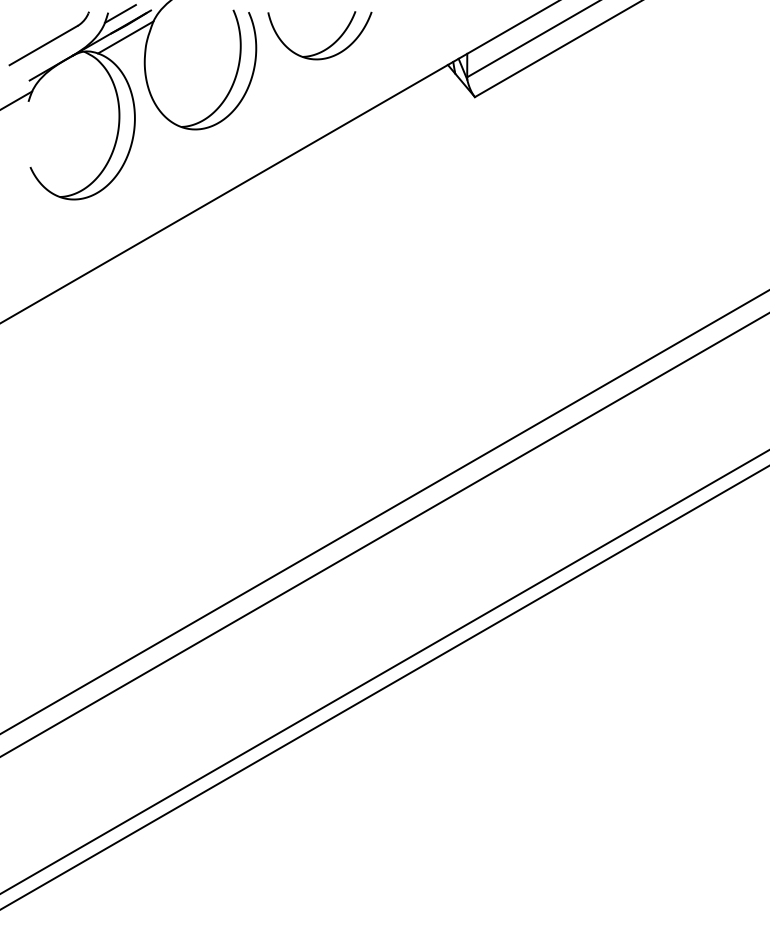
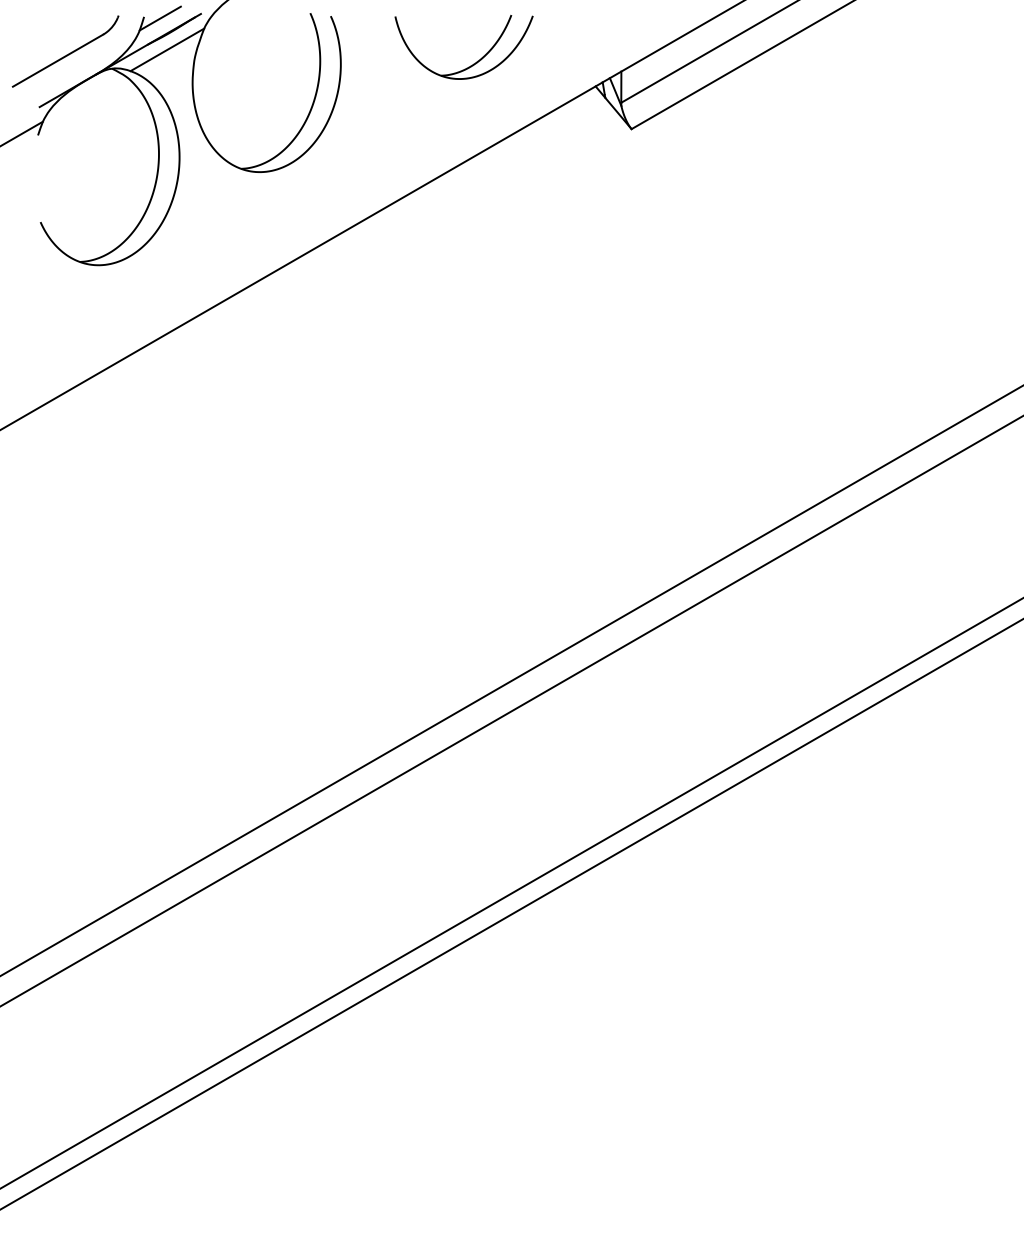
part: (329, 45) -> (476, 60), moved

